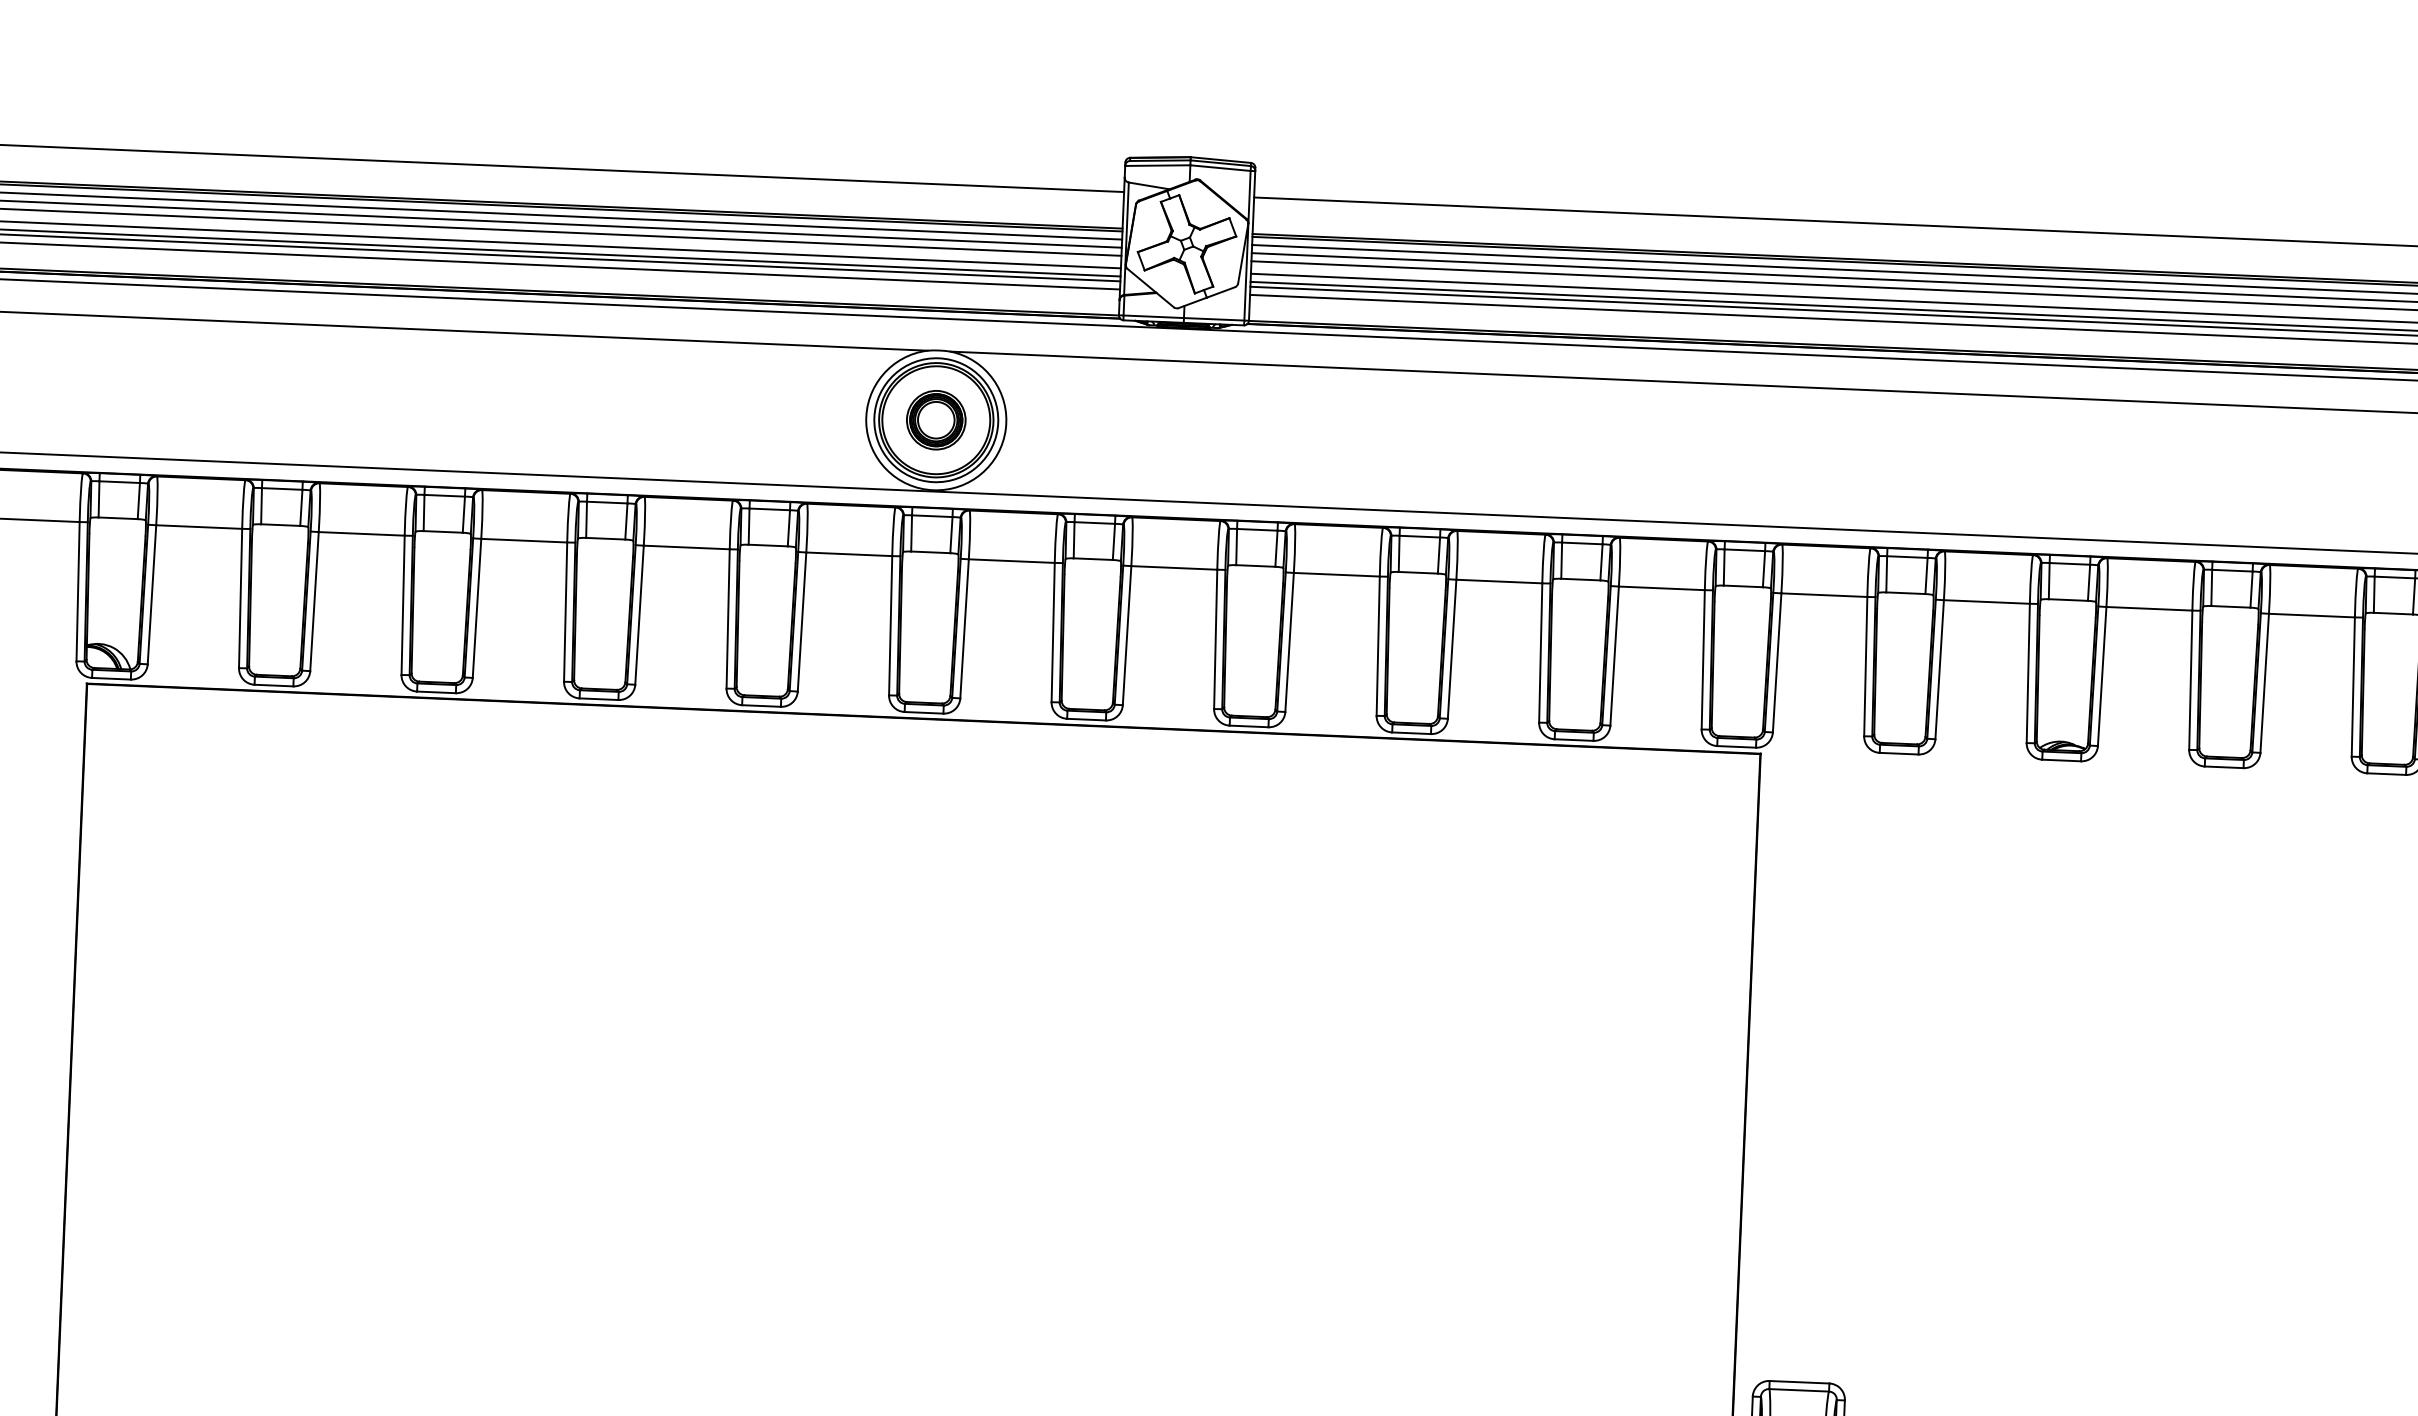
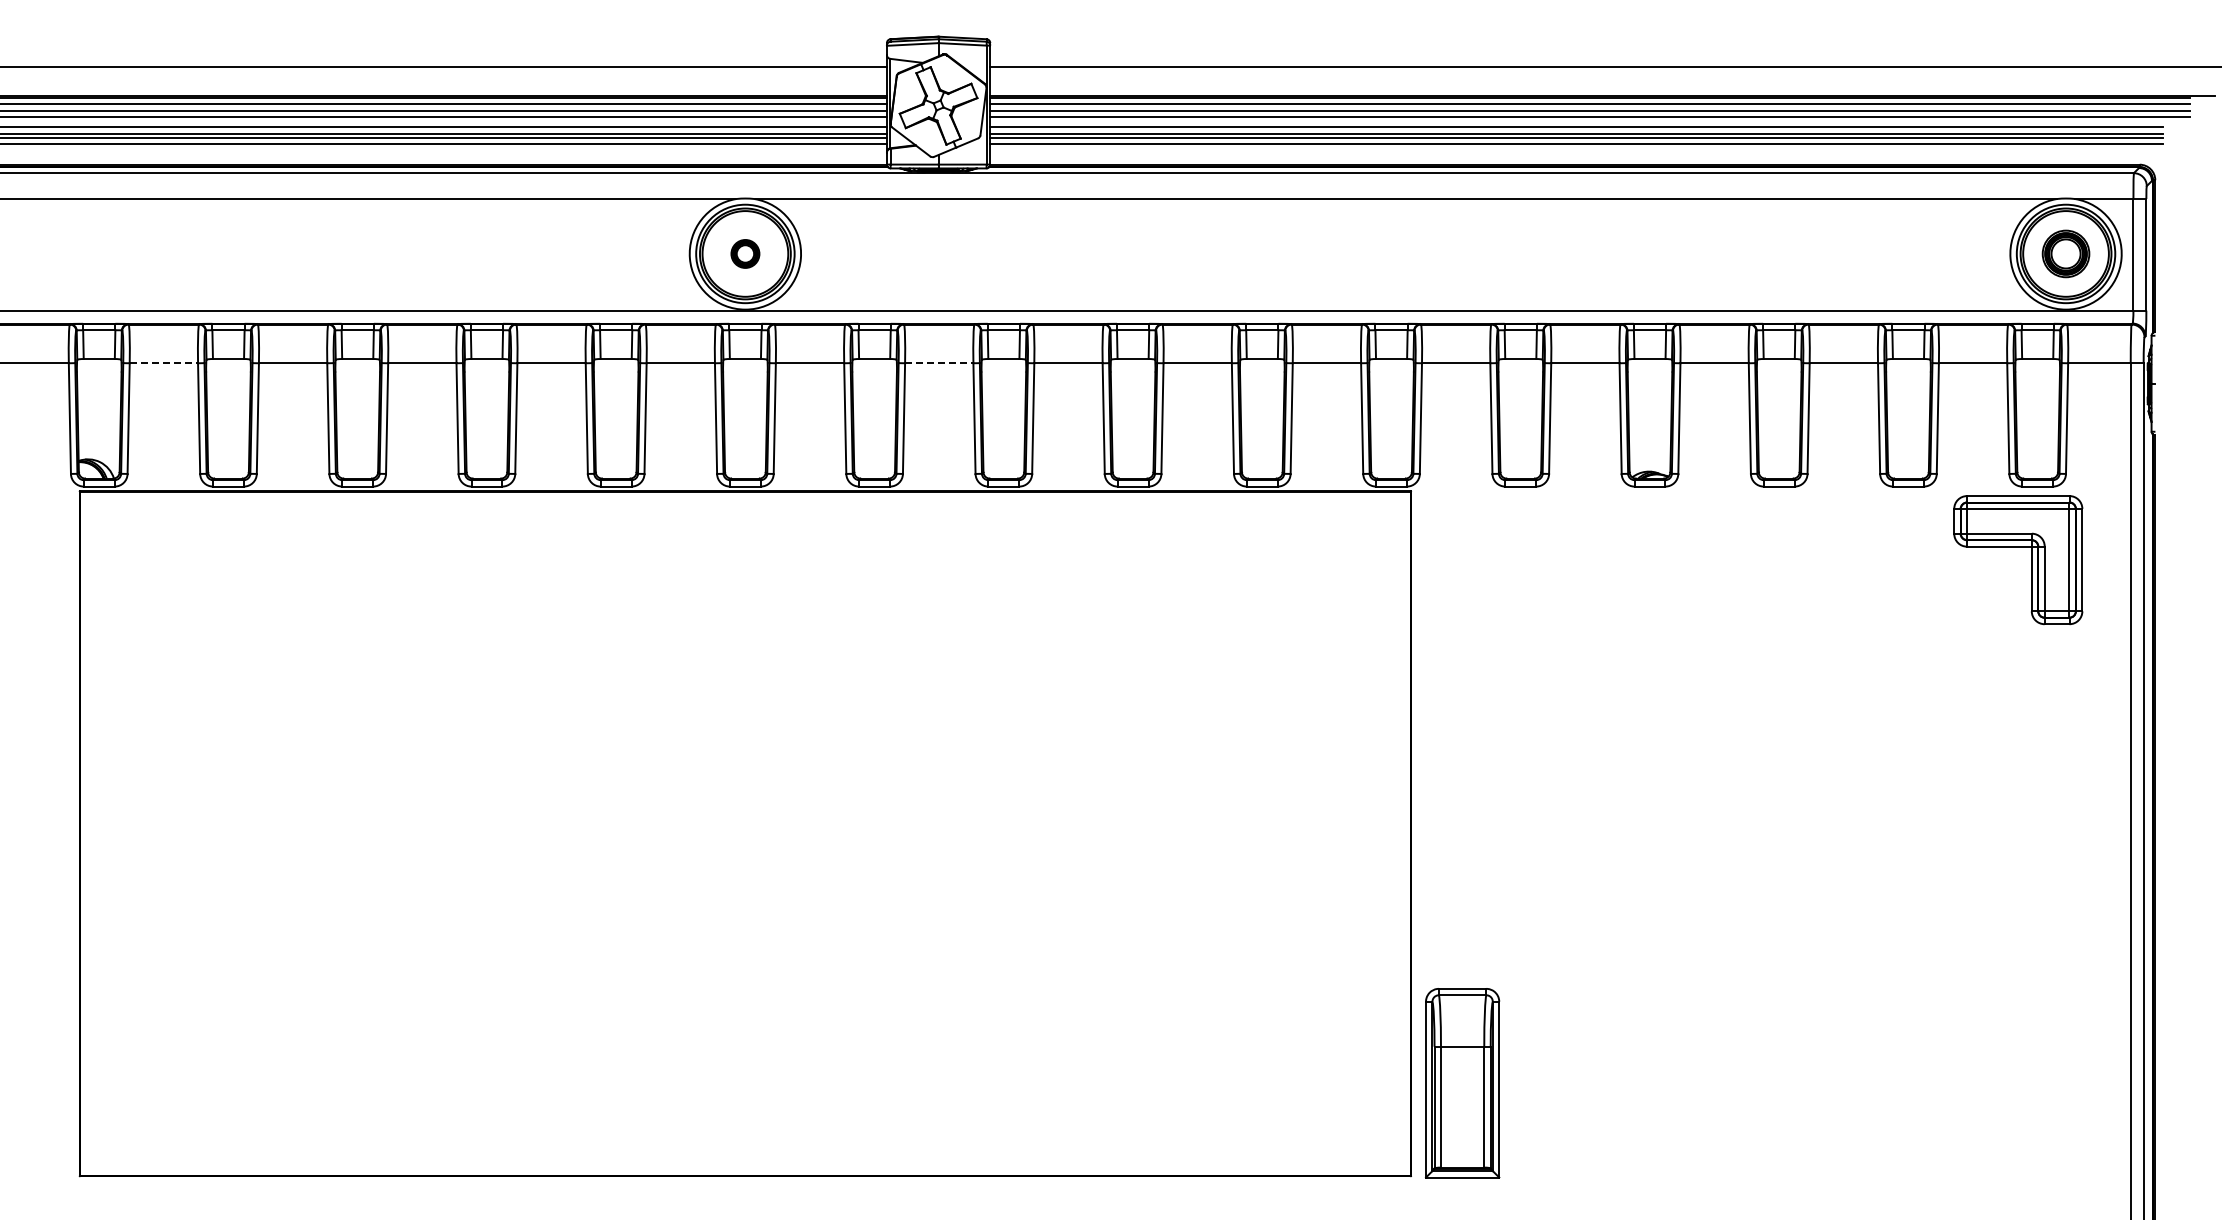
part: (936, 419) -> (745, 253), size x0.6
line: (199, 527) -> (164, 363), solid -> dashed
line: (1174, 568) -> (939, 363), solid -> dashed

